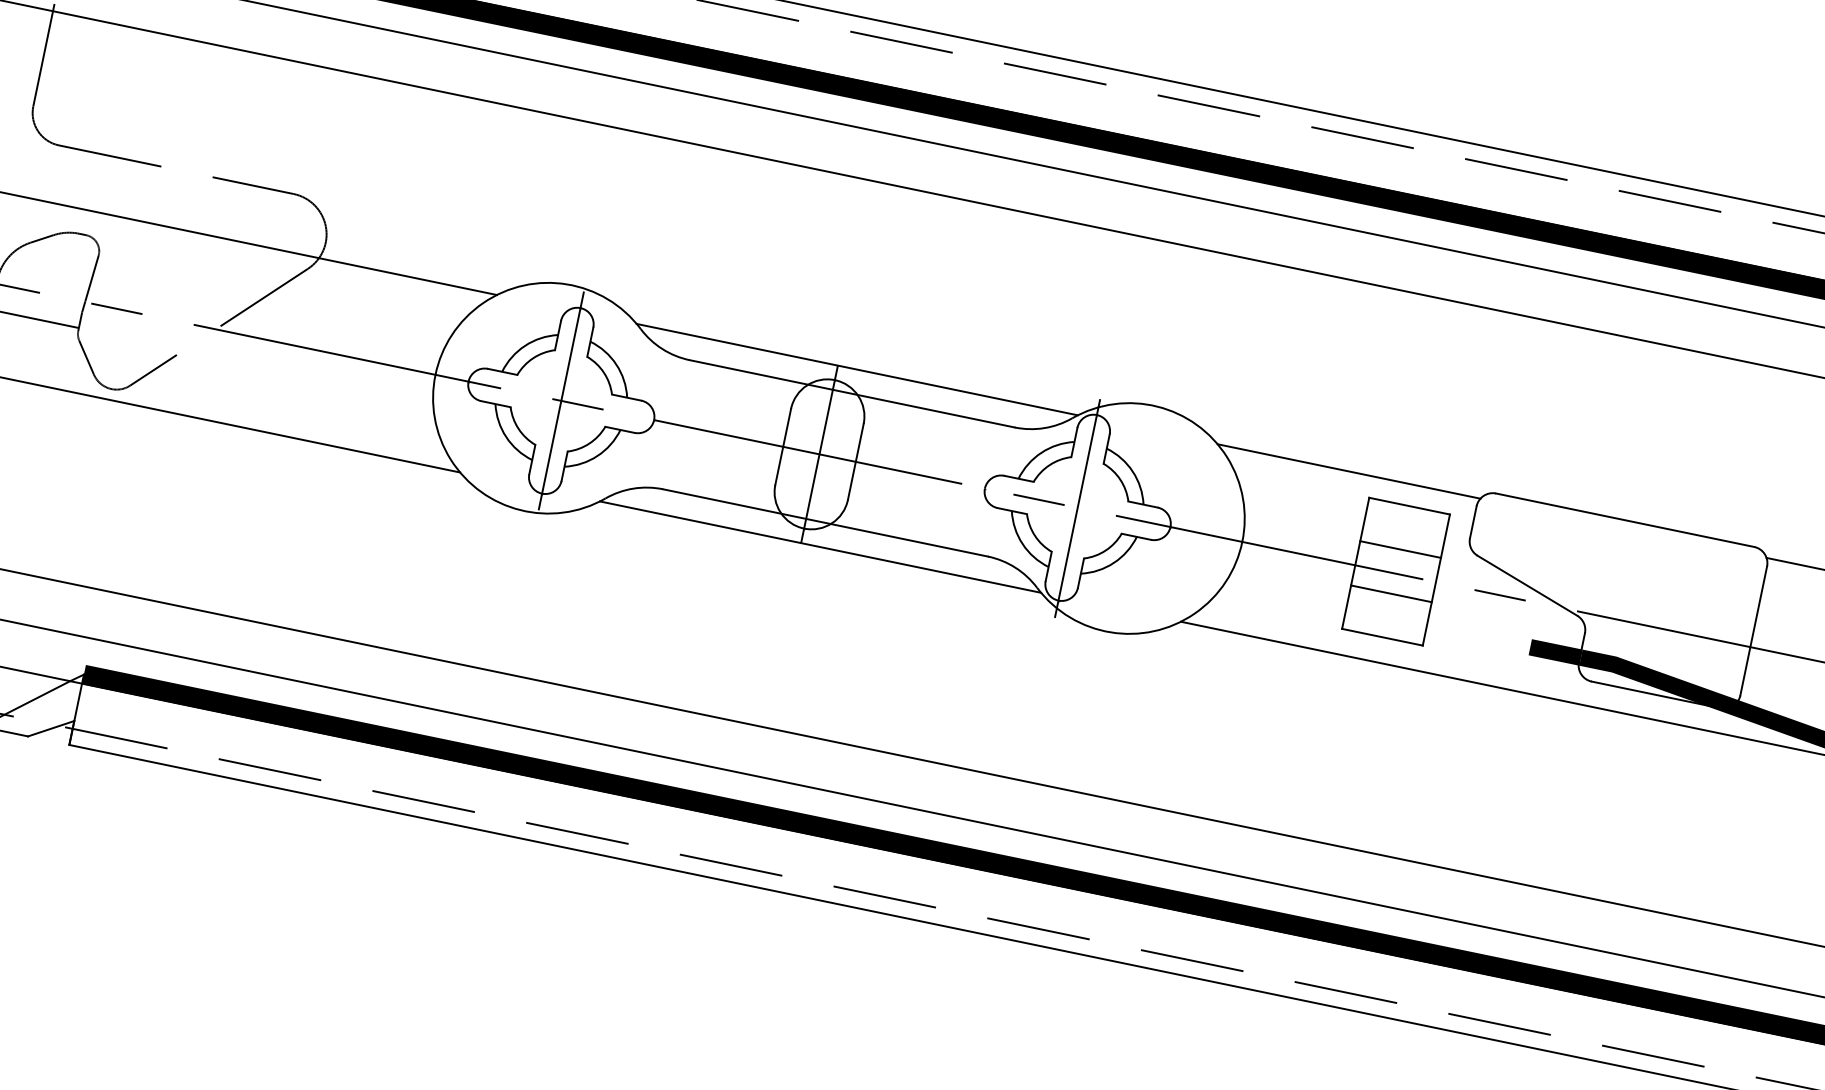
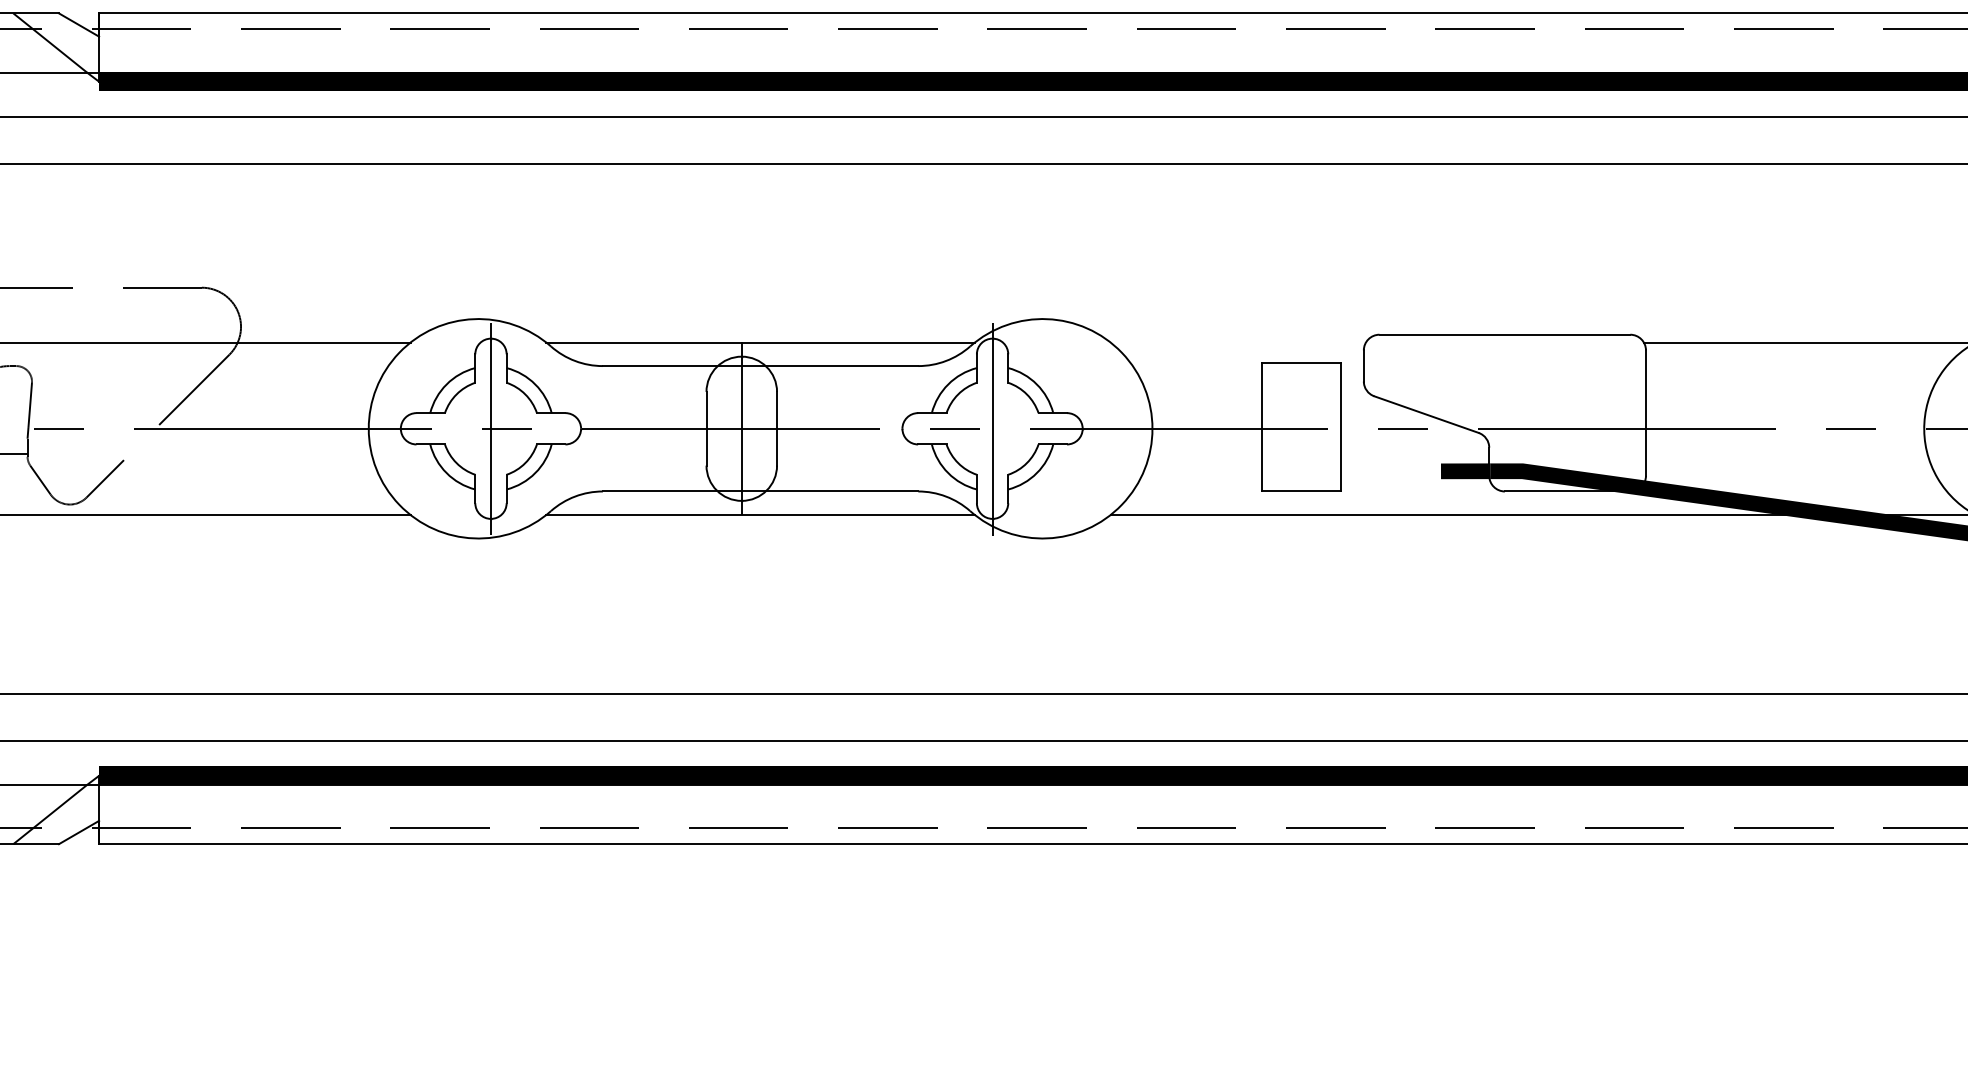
line: (1348, 471) -> (1237, 342), removed
line: (1400, 549) -> (1301, 405), removed
line: (1391, 593) -> (1301, 448), removed

